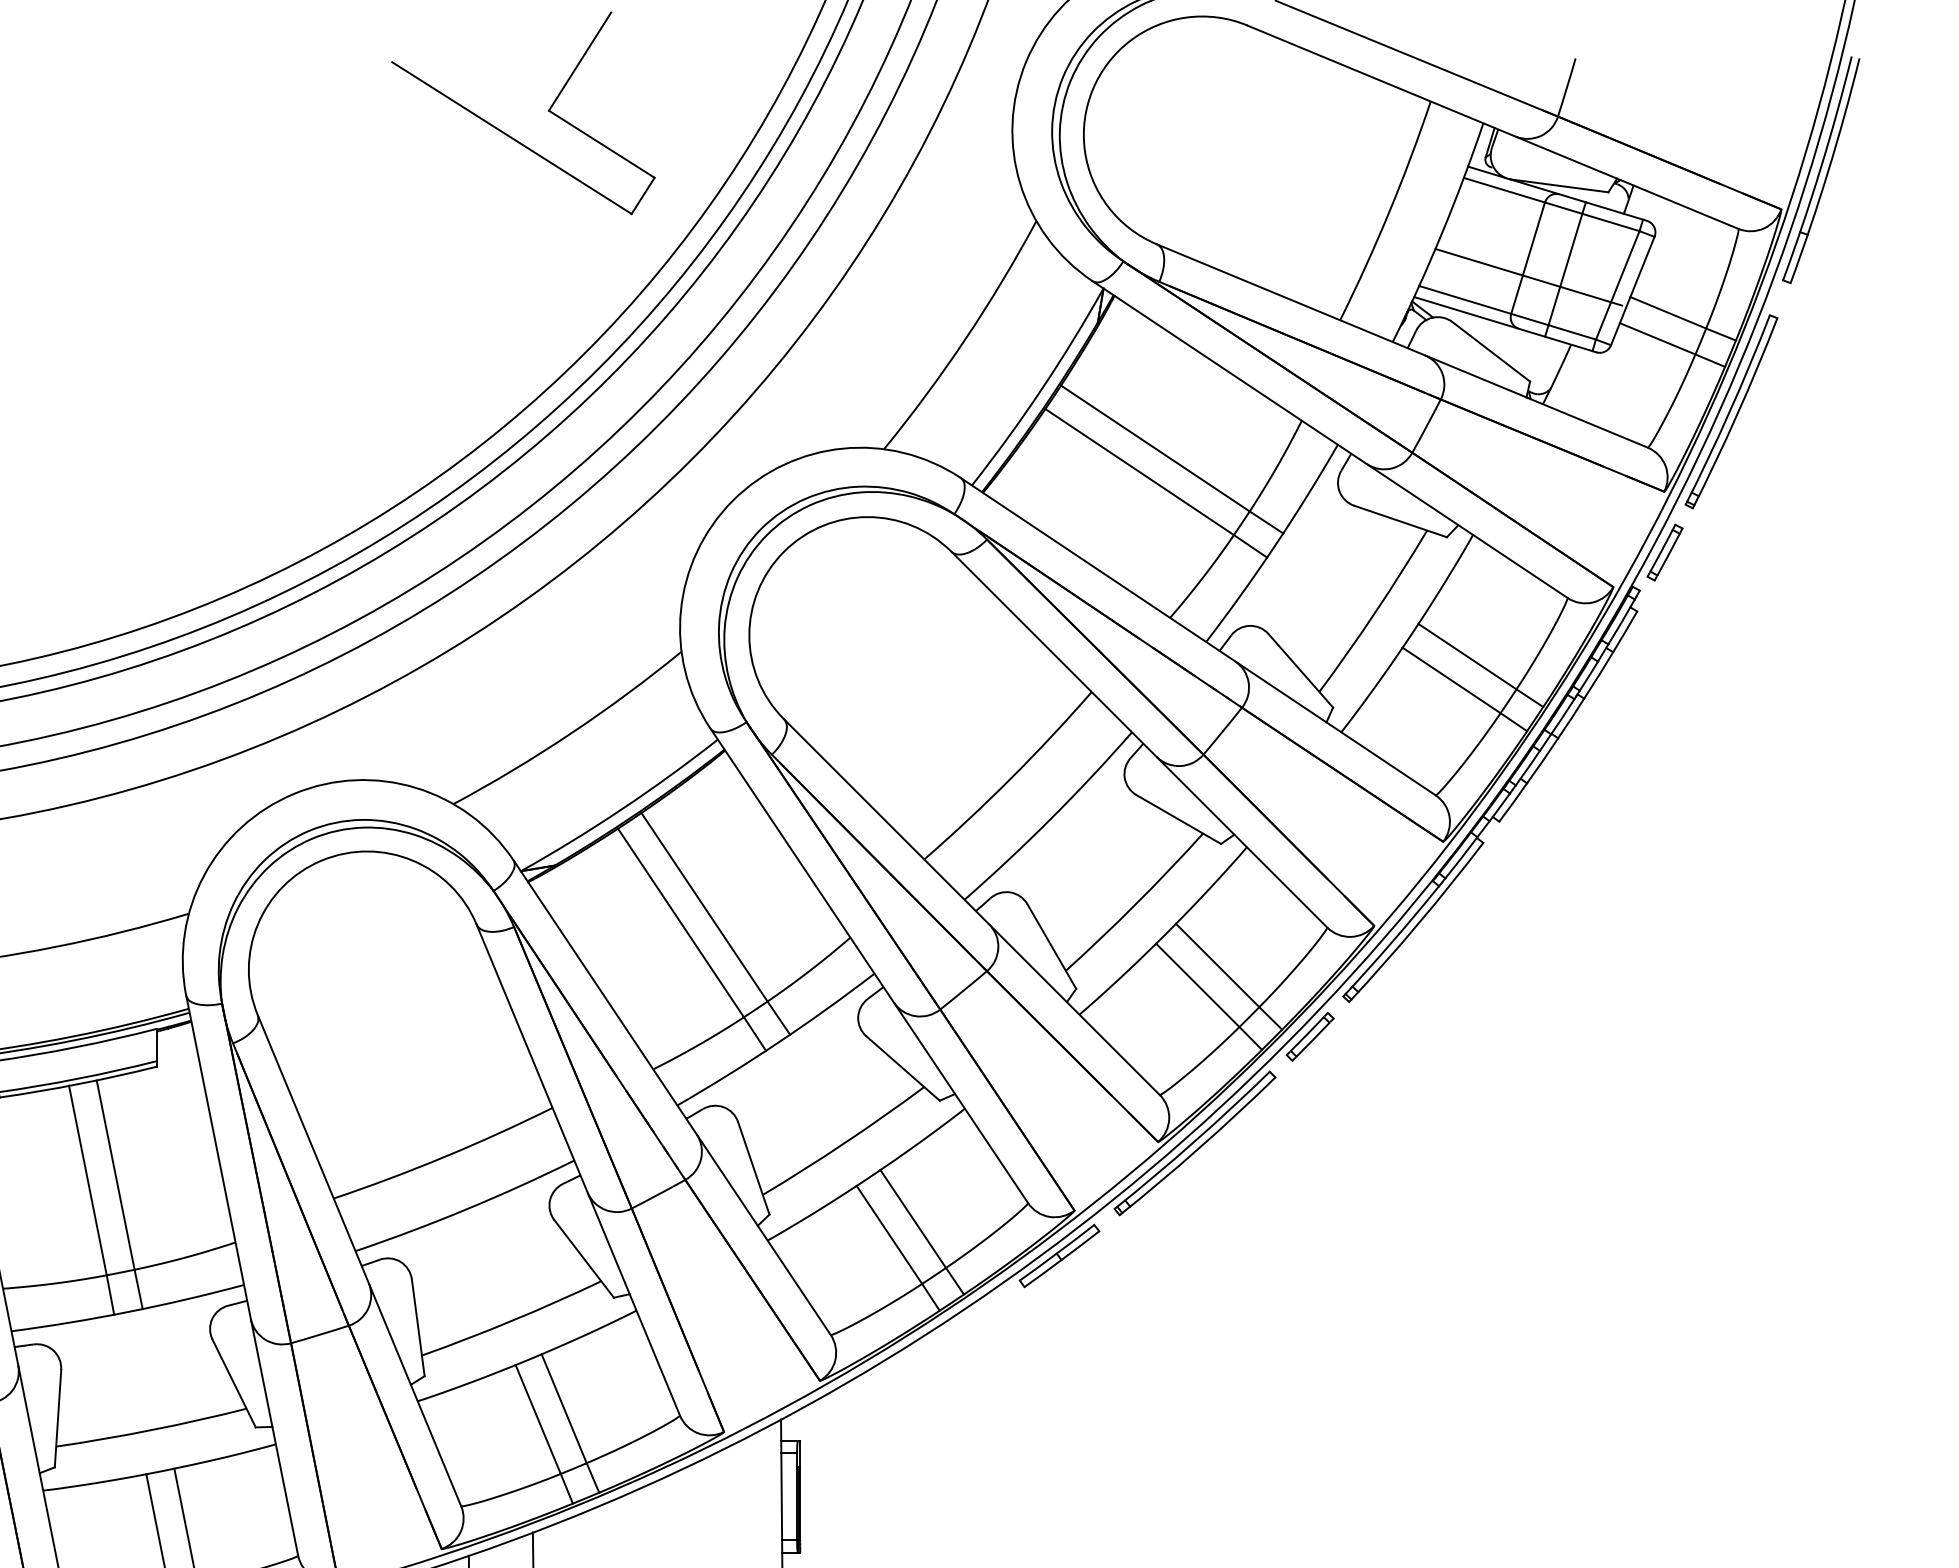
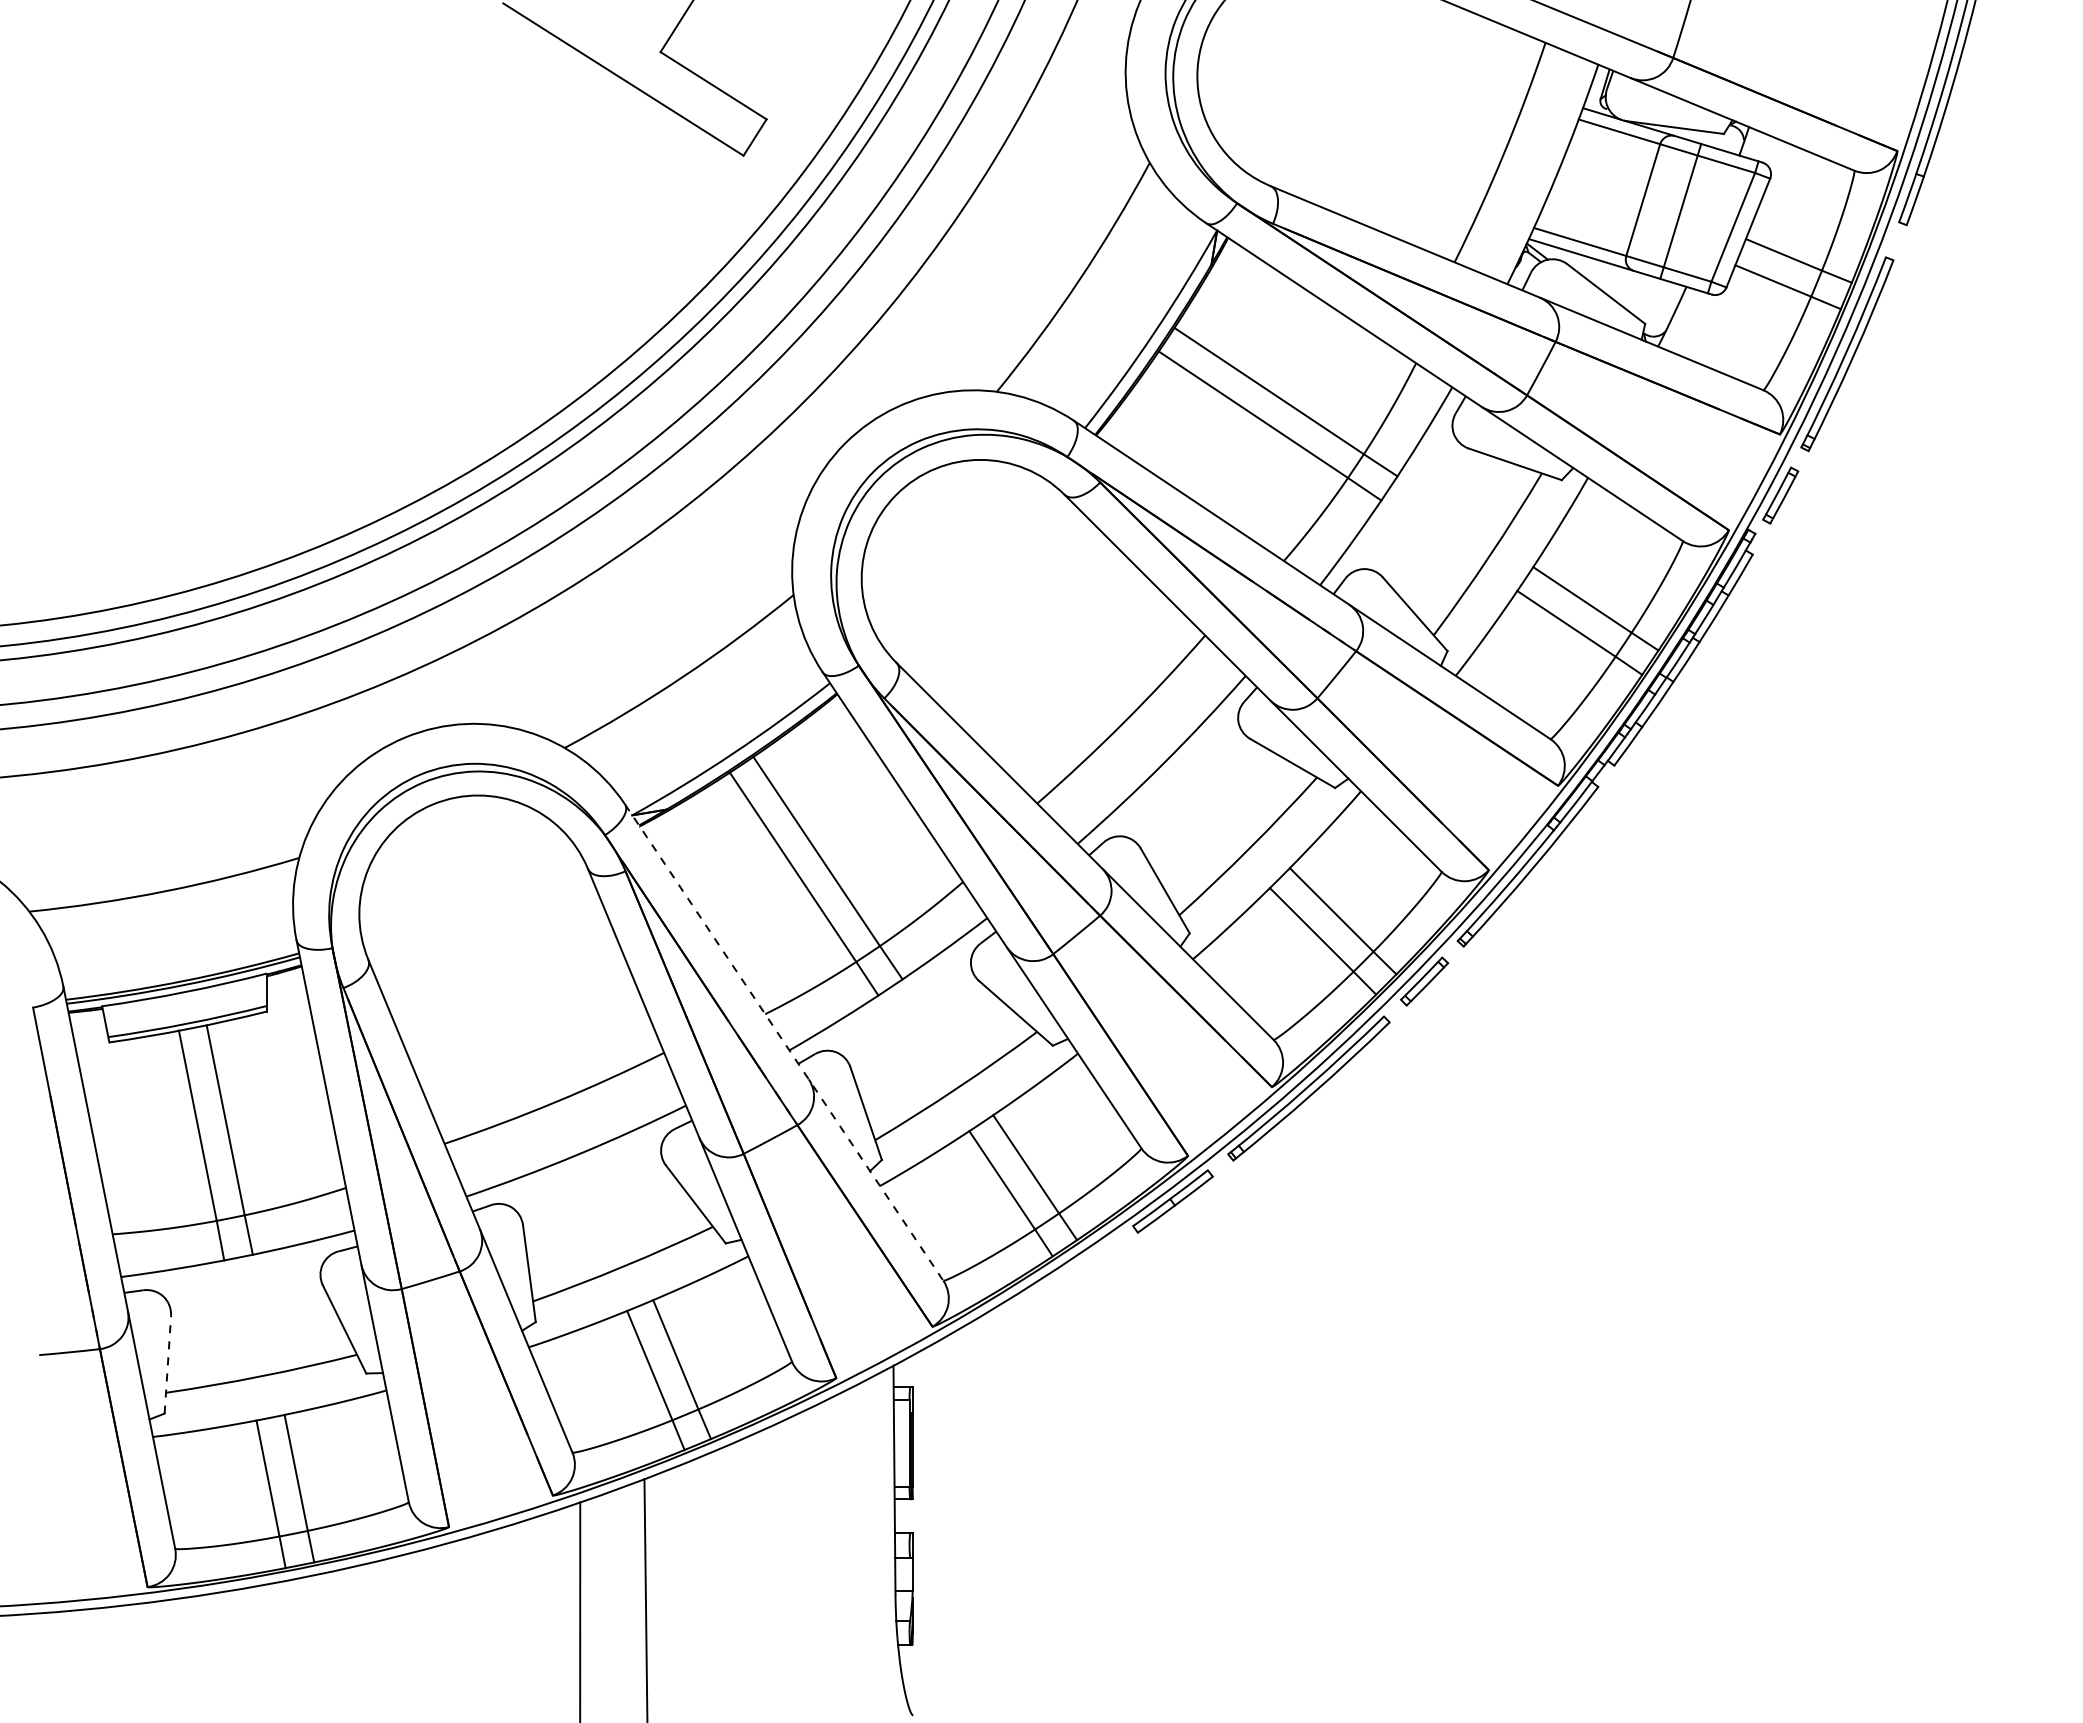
line: (1528, 276) -> (1643, 218), removed
line: (672, 1098) -> (784, 1043), solid -> dashed
line: (57, 1418) -> (167, 1364), solid -> dashed

